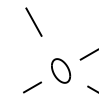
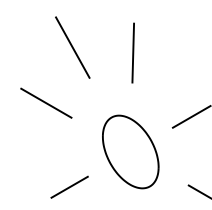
line: (61, 24) -> (131, 52), added
line: (21, 47) -> (46, 101), added
part: (60, 70) -> (129, 150), size x1.43

